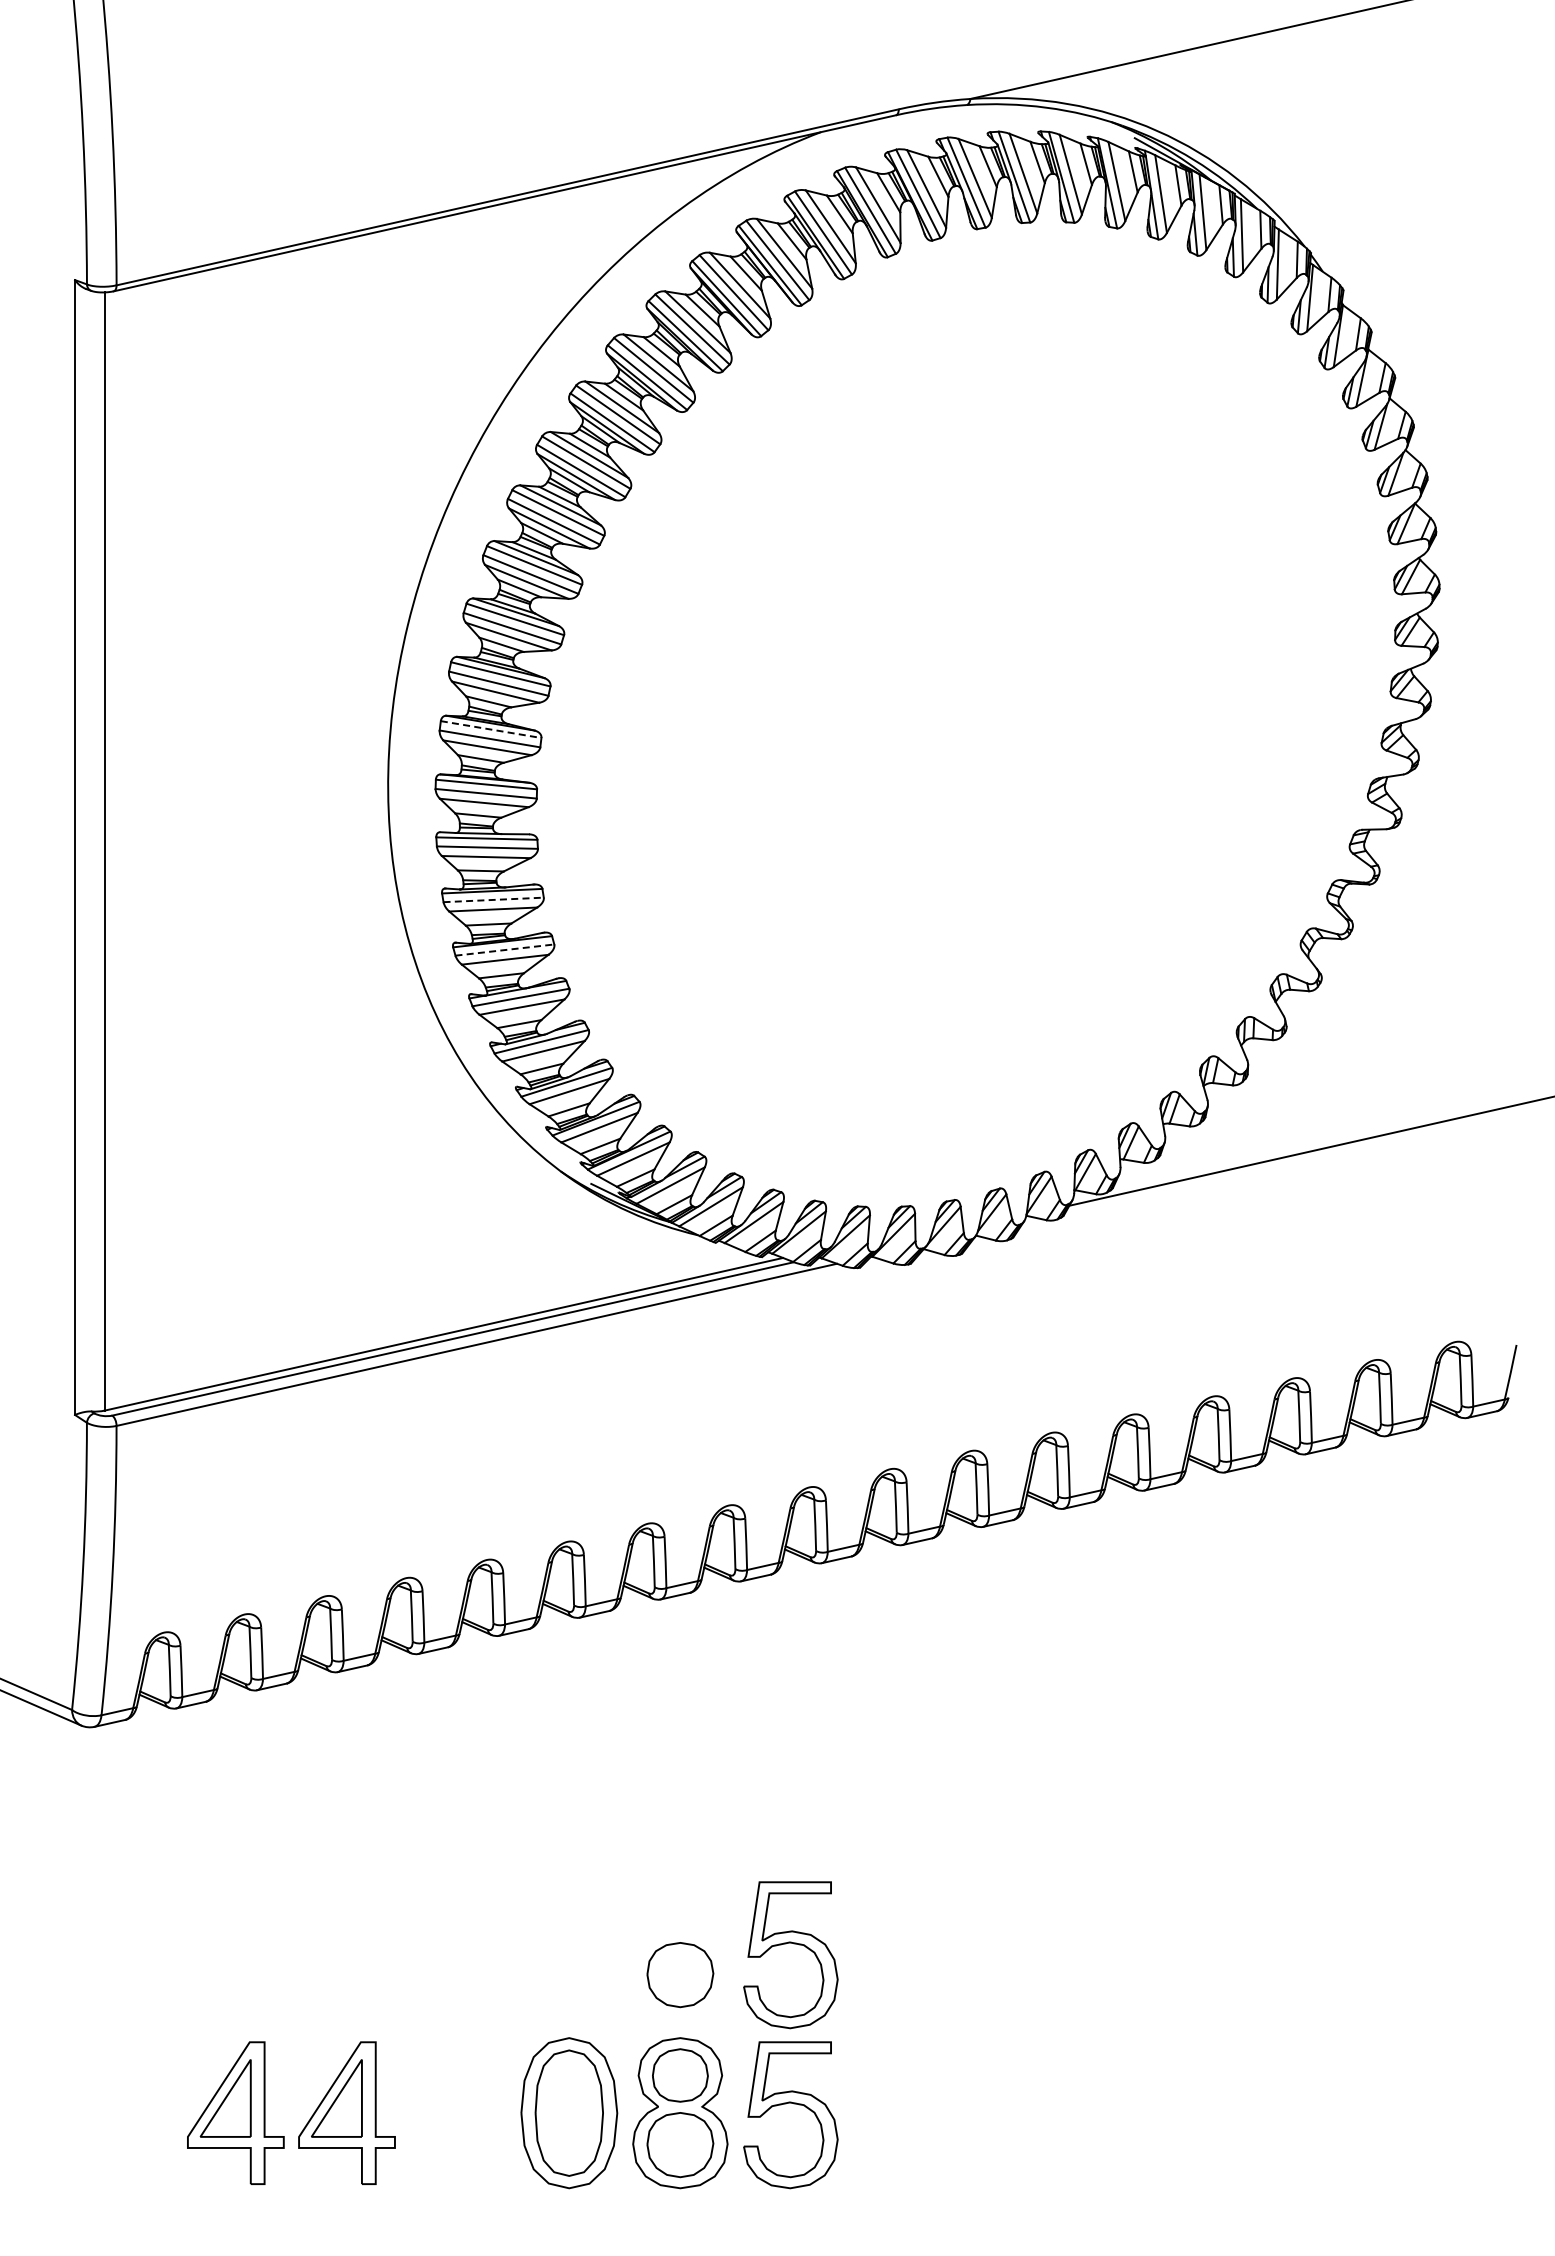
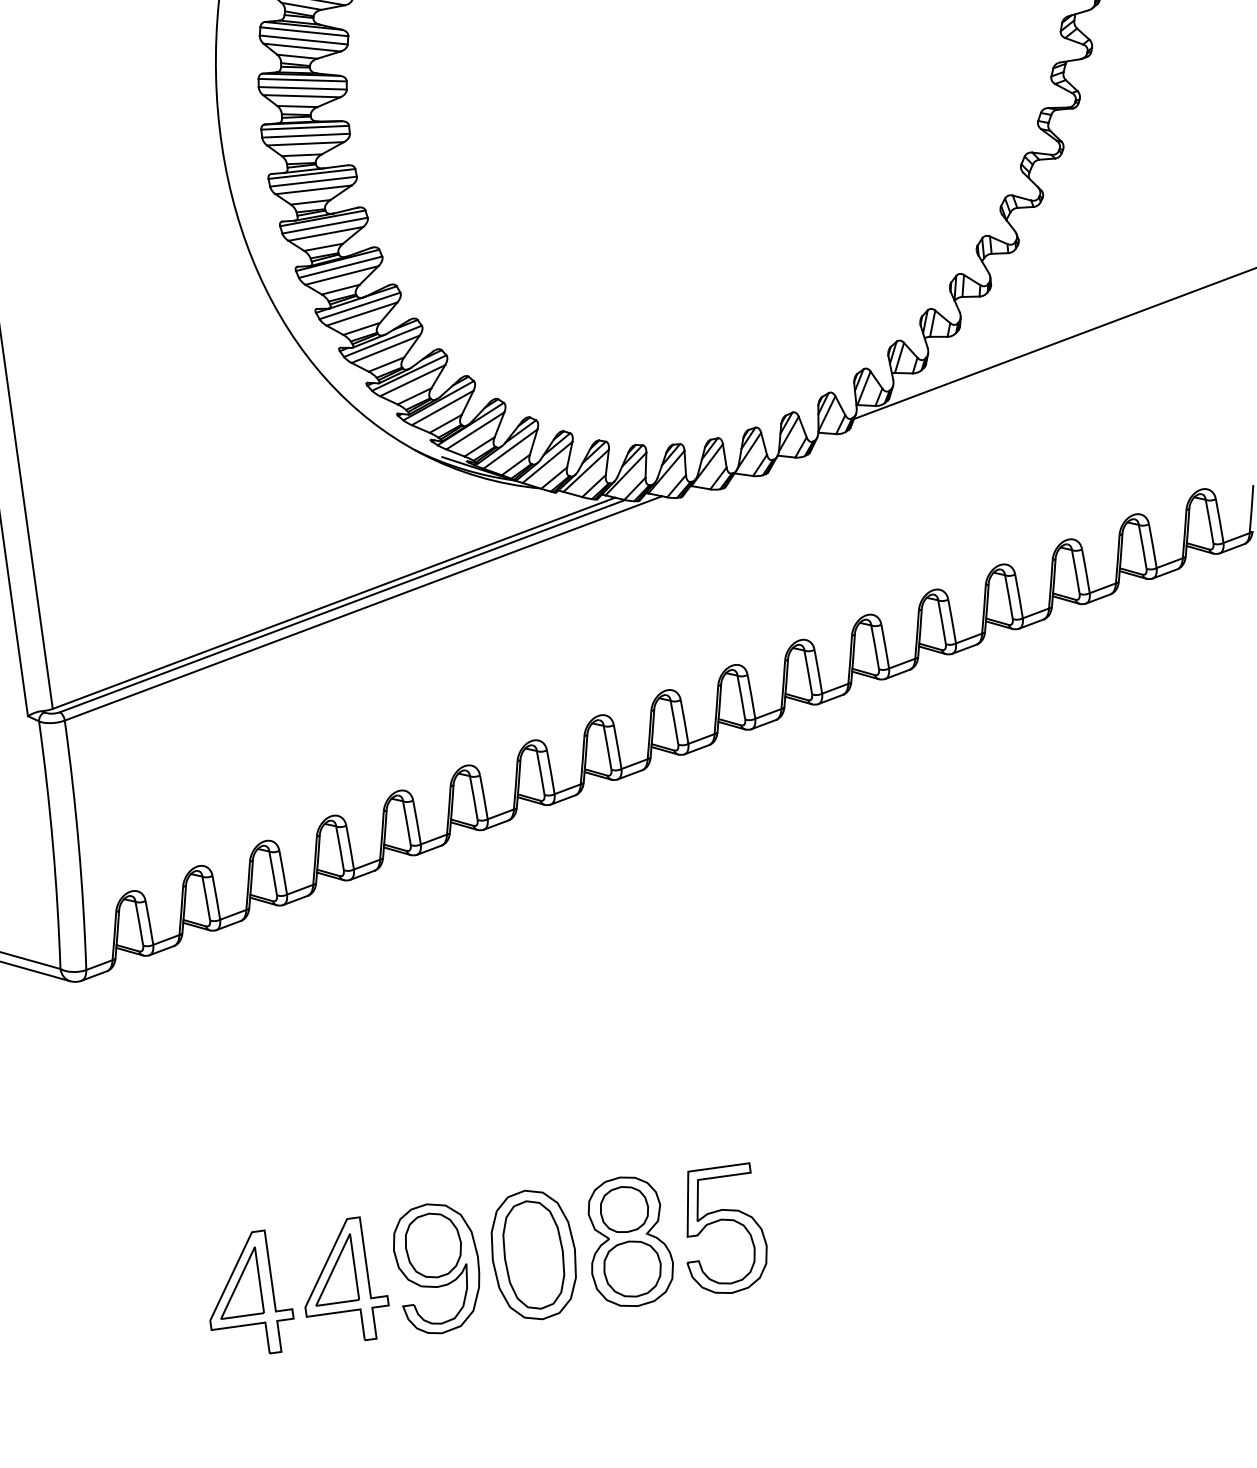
line: (491, 729) -> (302, 80), dashed -> solid
line: (494, 899) -> (325, 225), dashed -> solid
line: (504, 950) -> (340, 267), dashed -> solid
part: (786, 1944) -> (699, 1084), removed
part: (680, 1975) -> (612, 1123), removed
part: (456, 2113) -> (437, 1268), added

